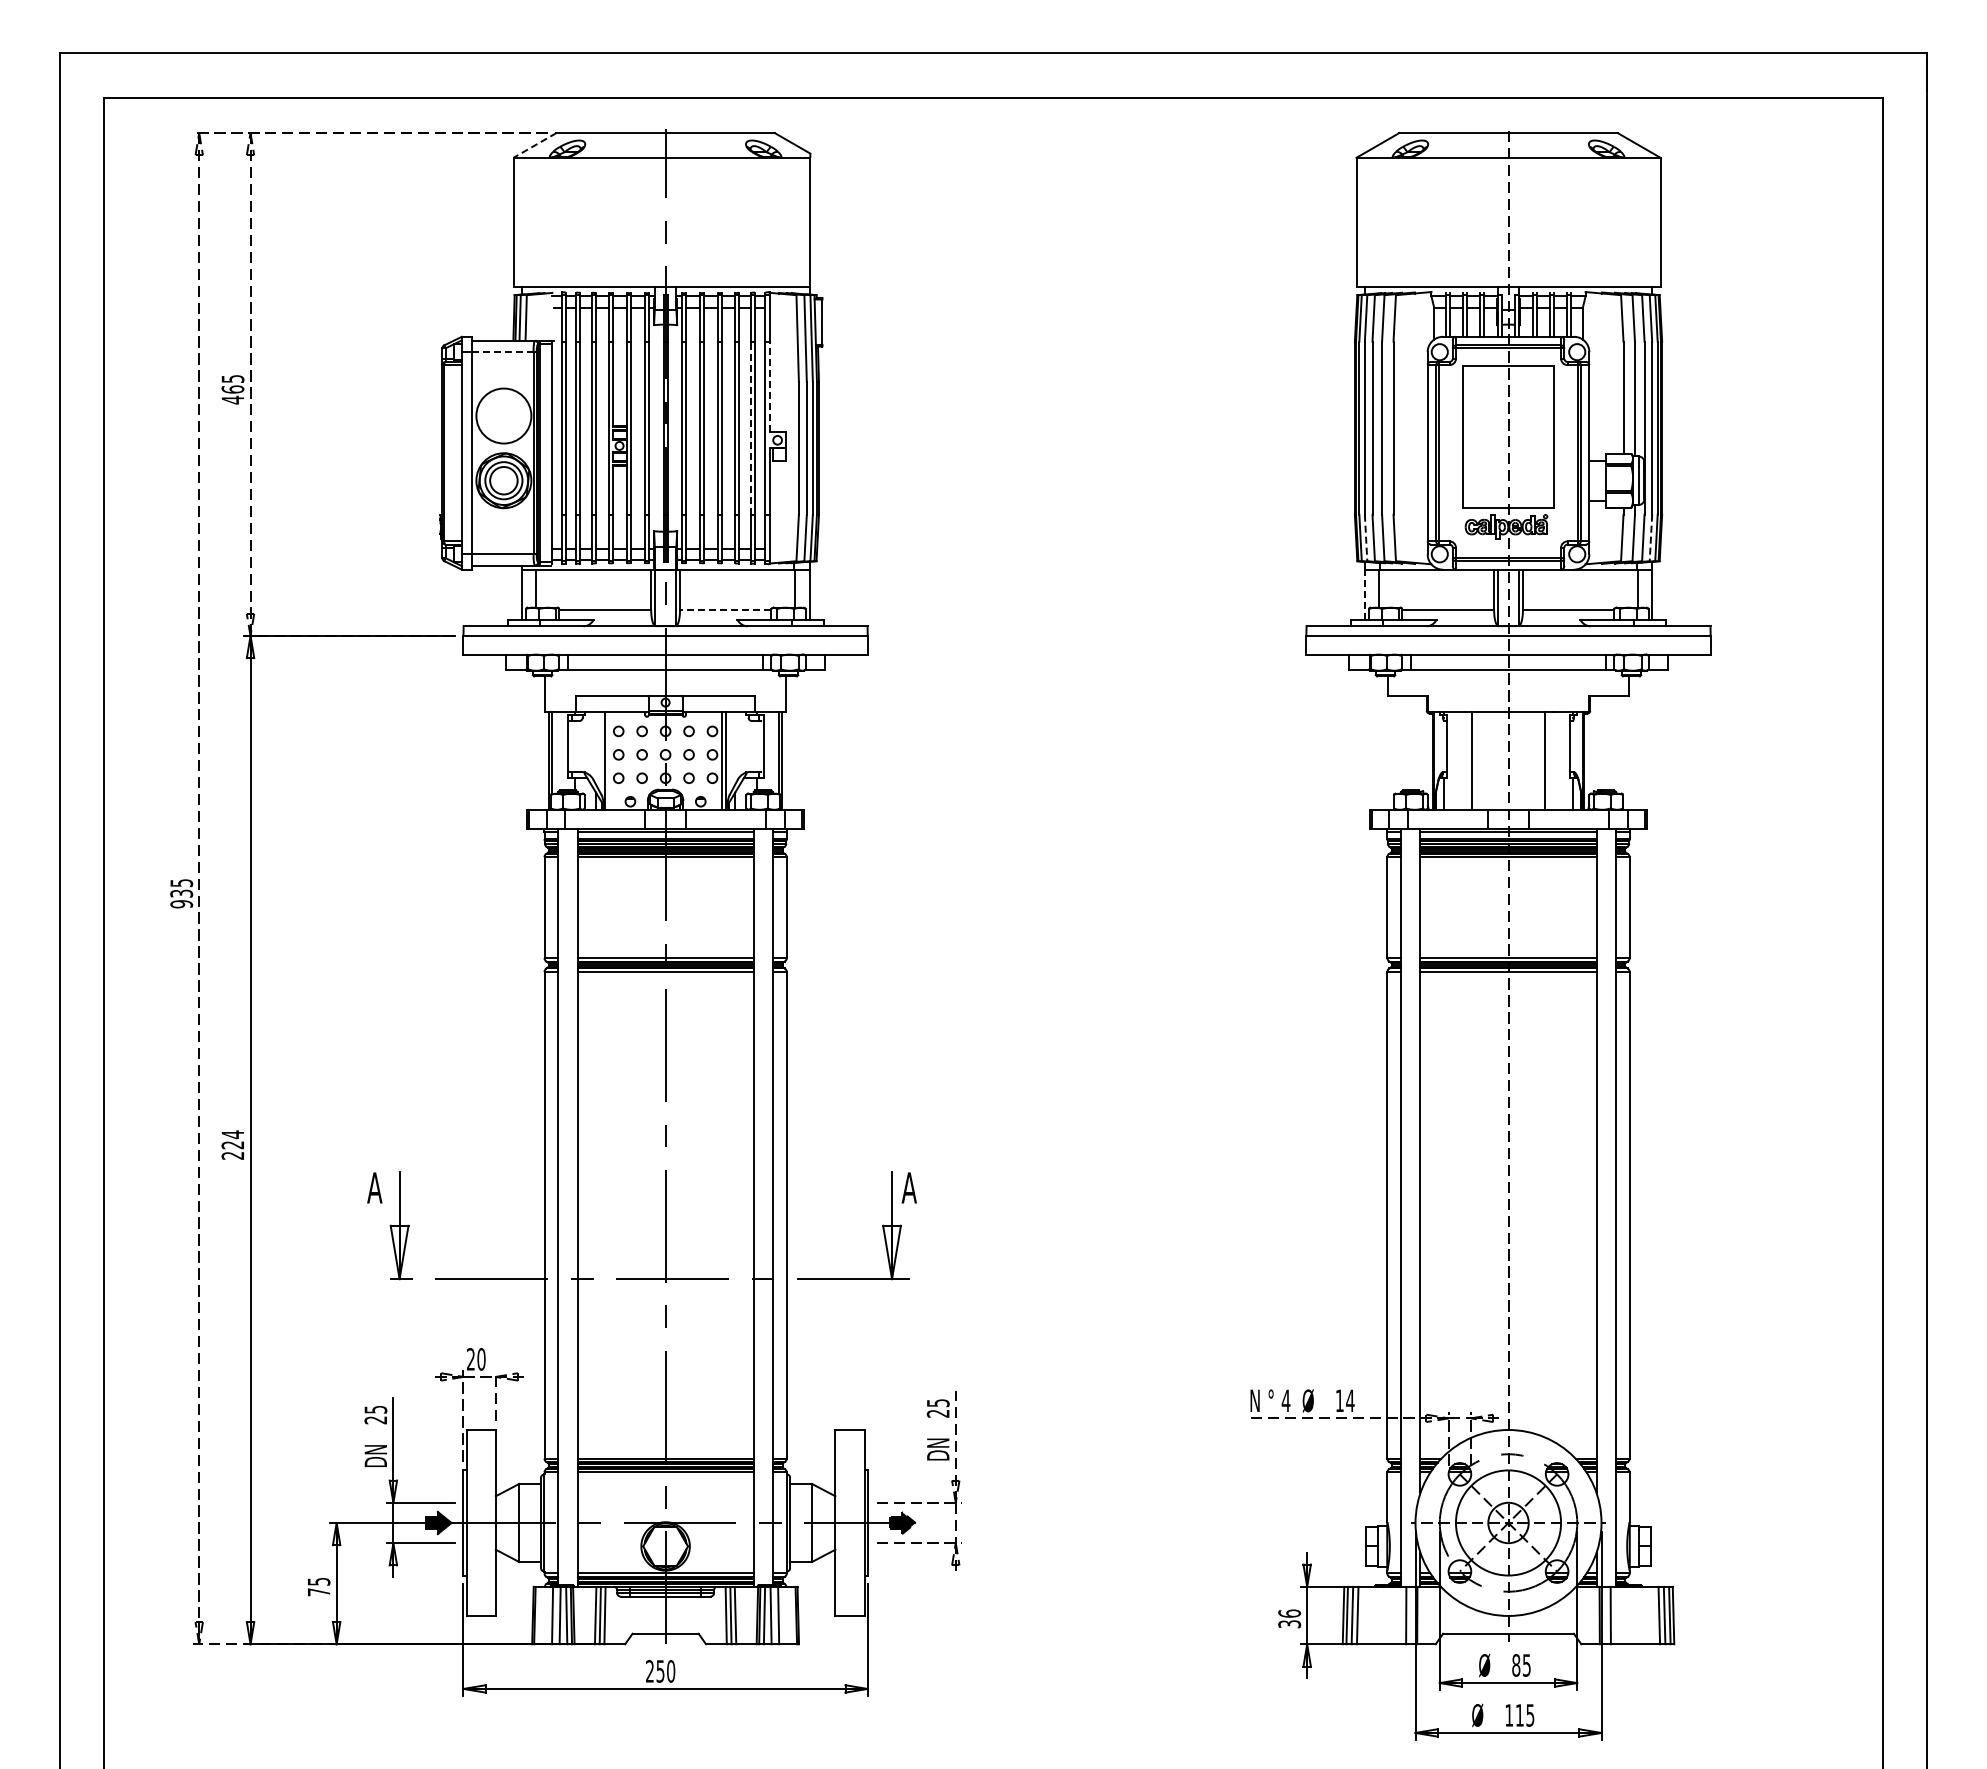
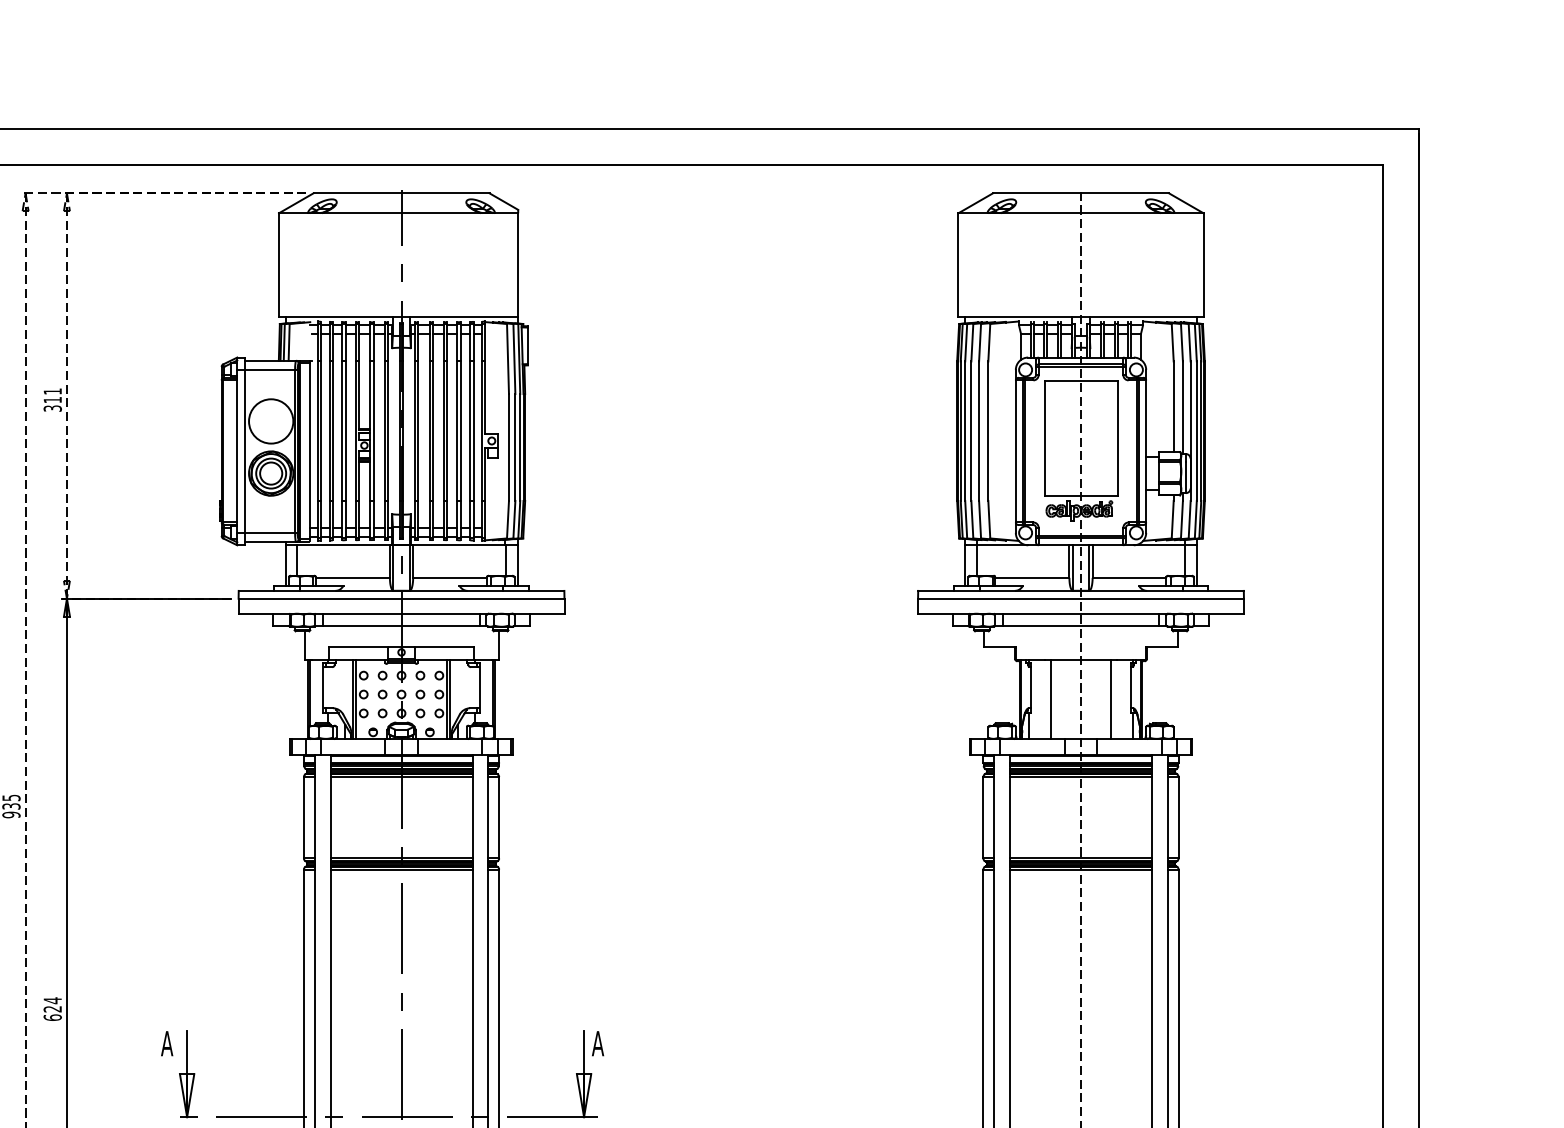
line: (535, 145) -> (296, 203), dashed -> solid
line: (502, 352) -> (270, 370), dashed -> solid
line: (769, 386) -> (485, 397), dashed -> solid
text: (232, 389) -> (52, 400), 465 -> 311
line: (750, 428) -> (469, 431), dashed -> solid
line: (1366, 538) -> (966, 520), dashed -> solid
line: (1650, 538) -> (1195, 520), dashed -> solid
line: (1364, 594) -> (964, 565), dashed -> solid
line: (725, 610) -> (449, 578), dashed -> solid
line: (609, 760) -> (356, 699), added
text: (232, 1155) -> (52, 1017), 224 -> 624

